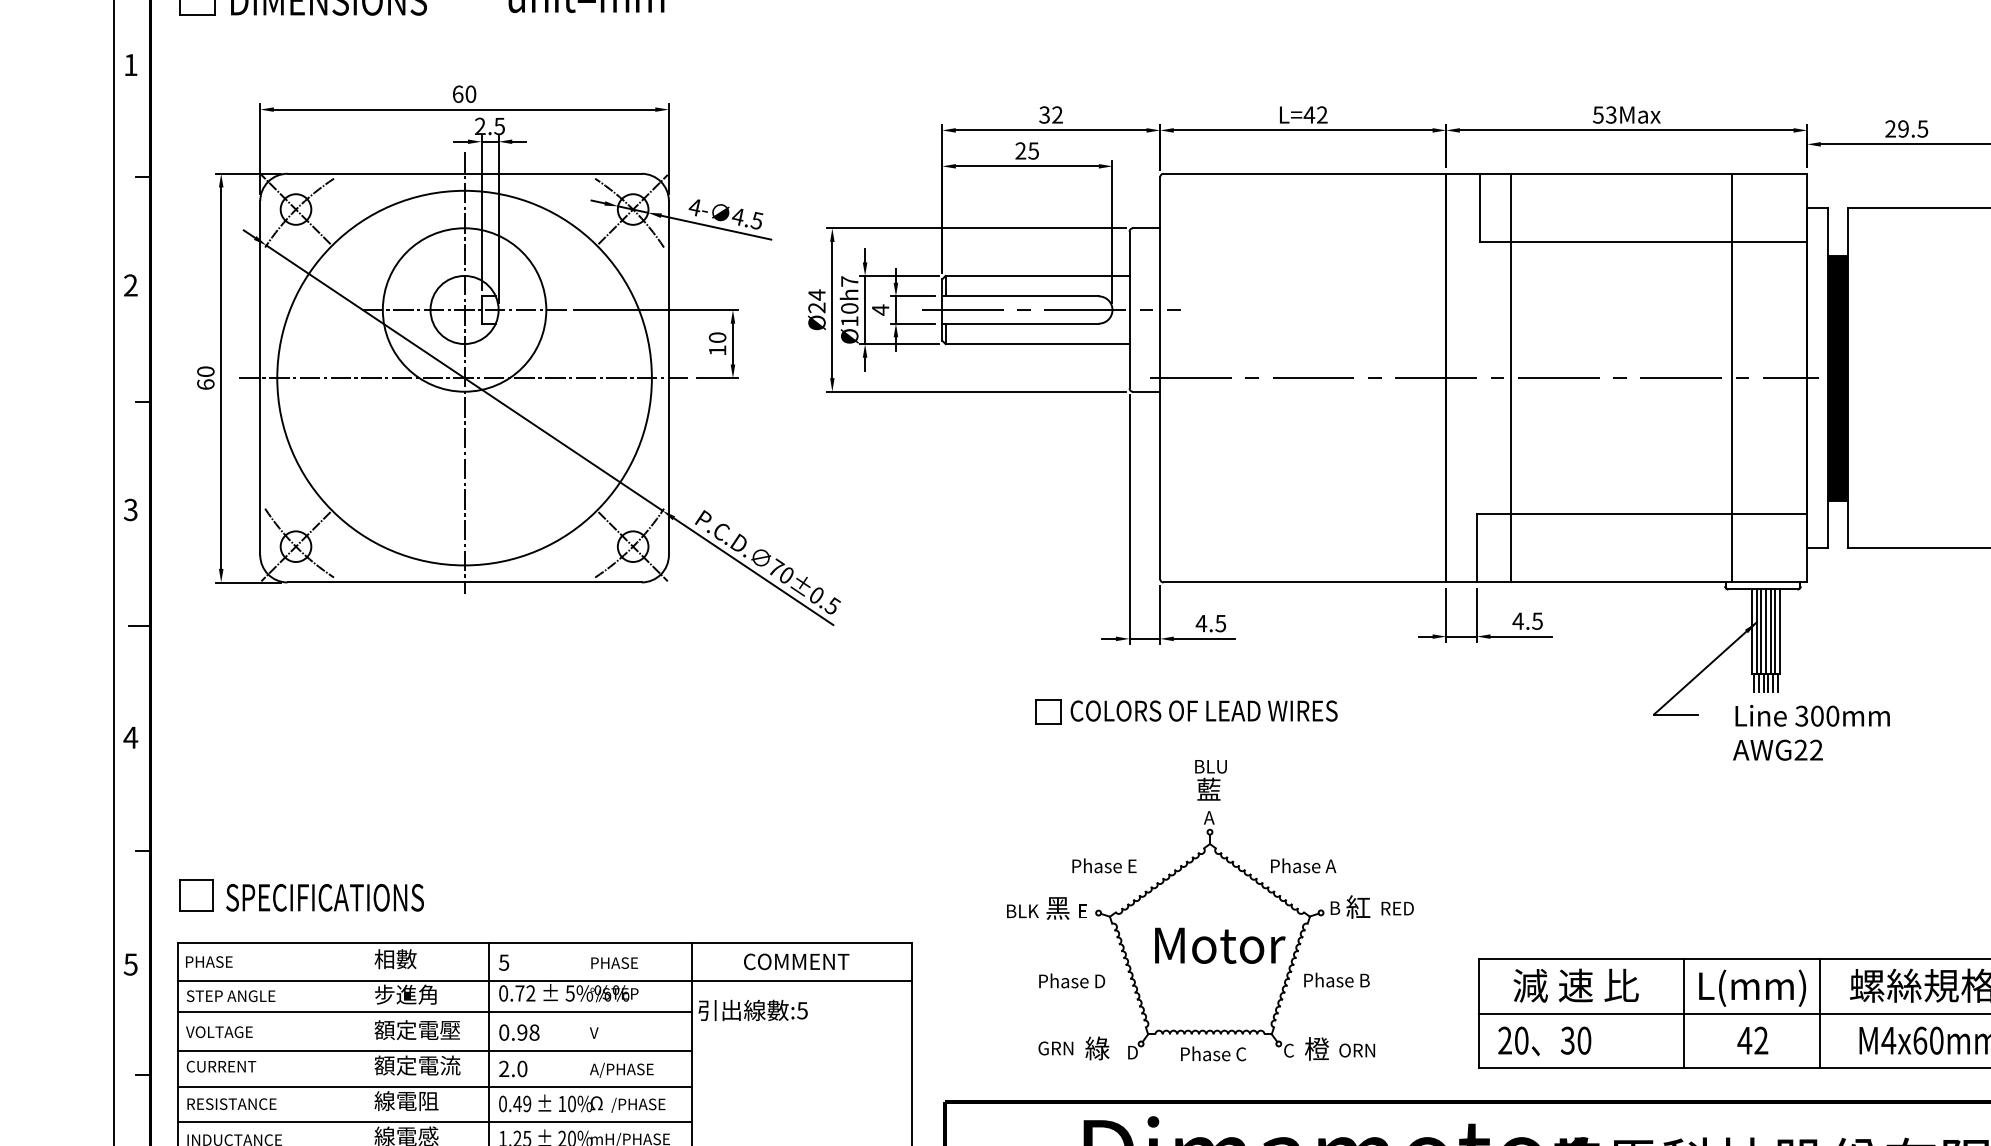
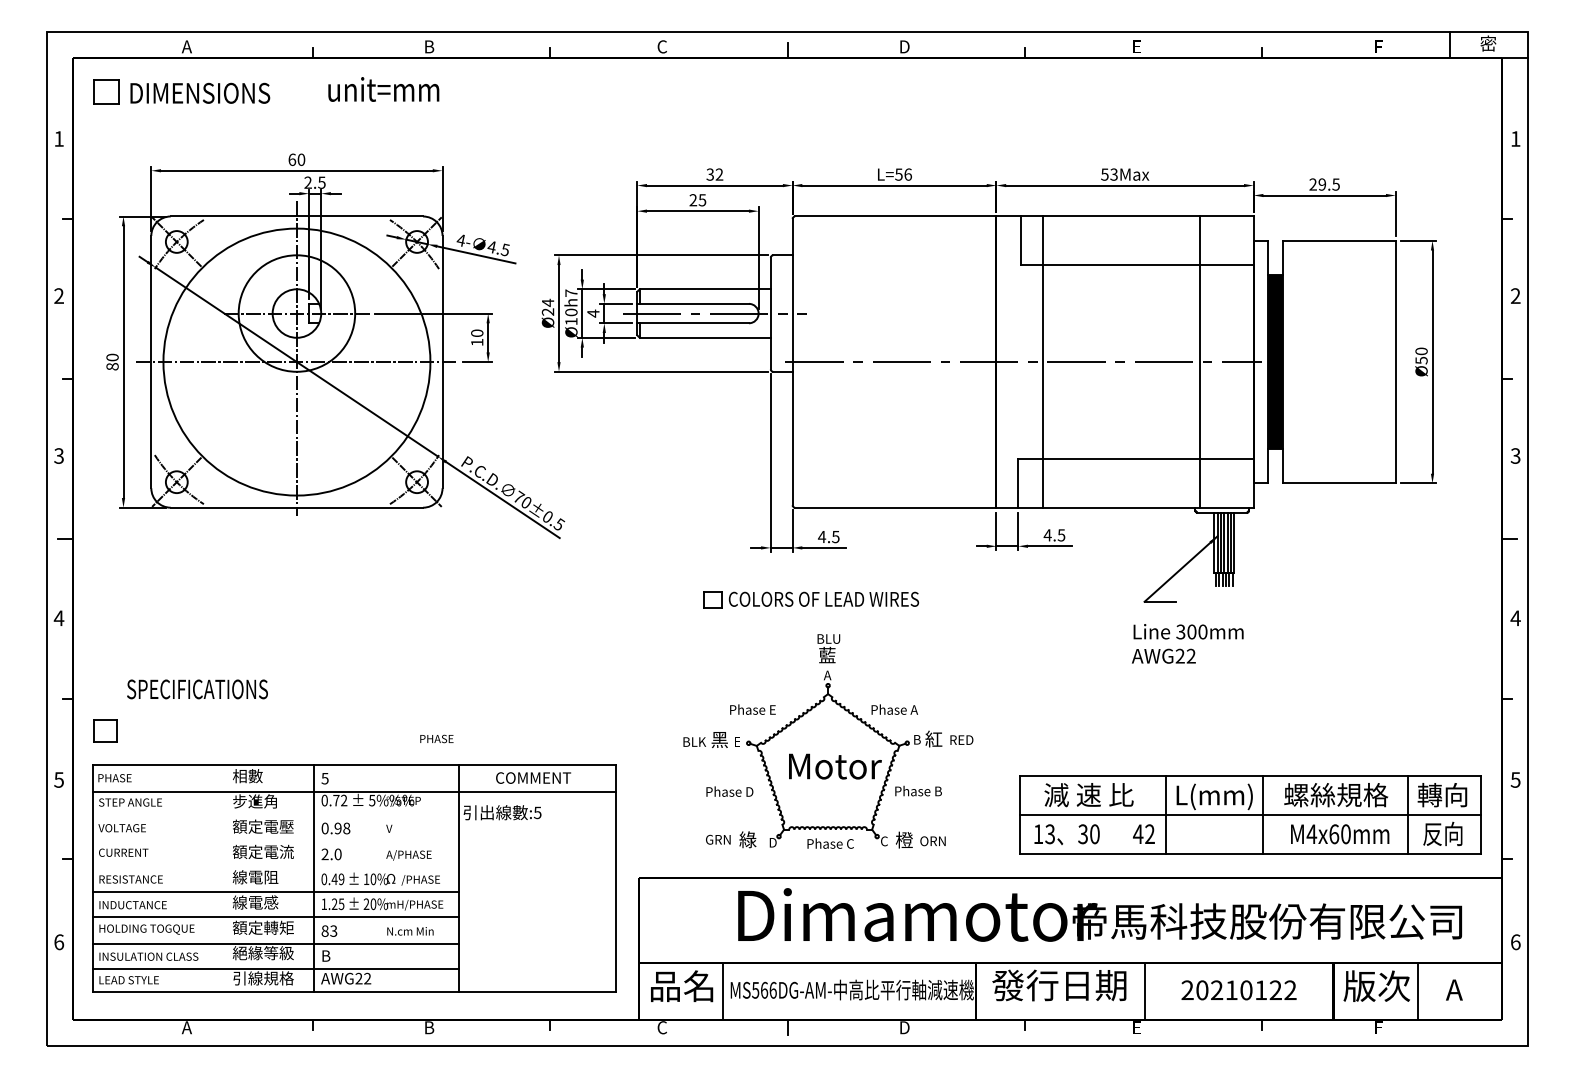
text: (1314, 114) -> (902, 174), L=42 -> L=56
text: (205, 384) -> (112, 366), 60 -> 80
text: (1811, 732) -> (1187, 643), moved
text: (325, 897) -> (197, 689), moved
text: (614, 962) -> (436, 738), moved
line: (434, 1011) -> (275, 813), removed
text: (1752, 1039) -> (1143, 833), moved
text: (1513, 1041) -> (1044, 834), 20 -> 13
line: (434, 1050) -> (275, 841), removed
line: (434, 1087) -> (275, 867), removed

